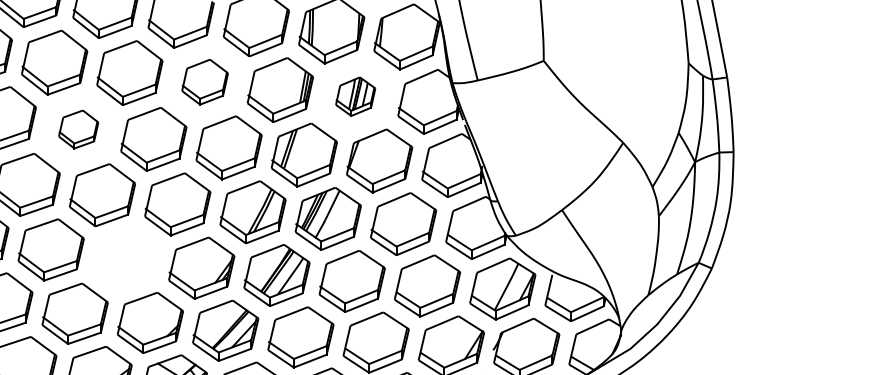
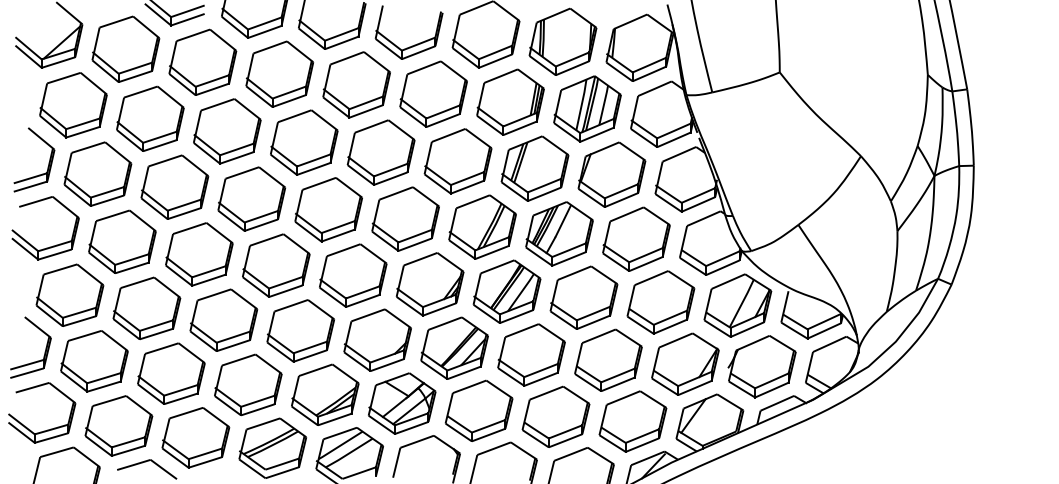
part: (205, 81) -> (433, 93), size x1.43
part: (355, 96) -> (587, 108), size x1.67
part: (78, 129) -> (304, 142), size x1.67
part: (126, 259) -> (353, 275), added

